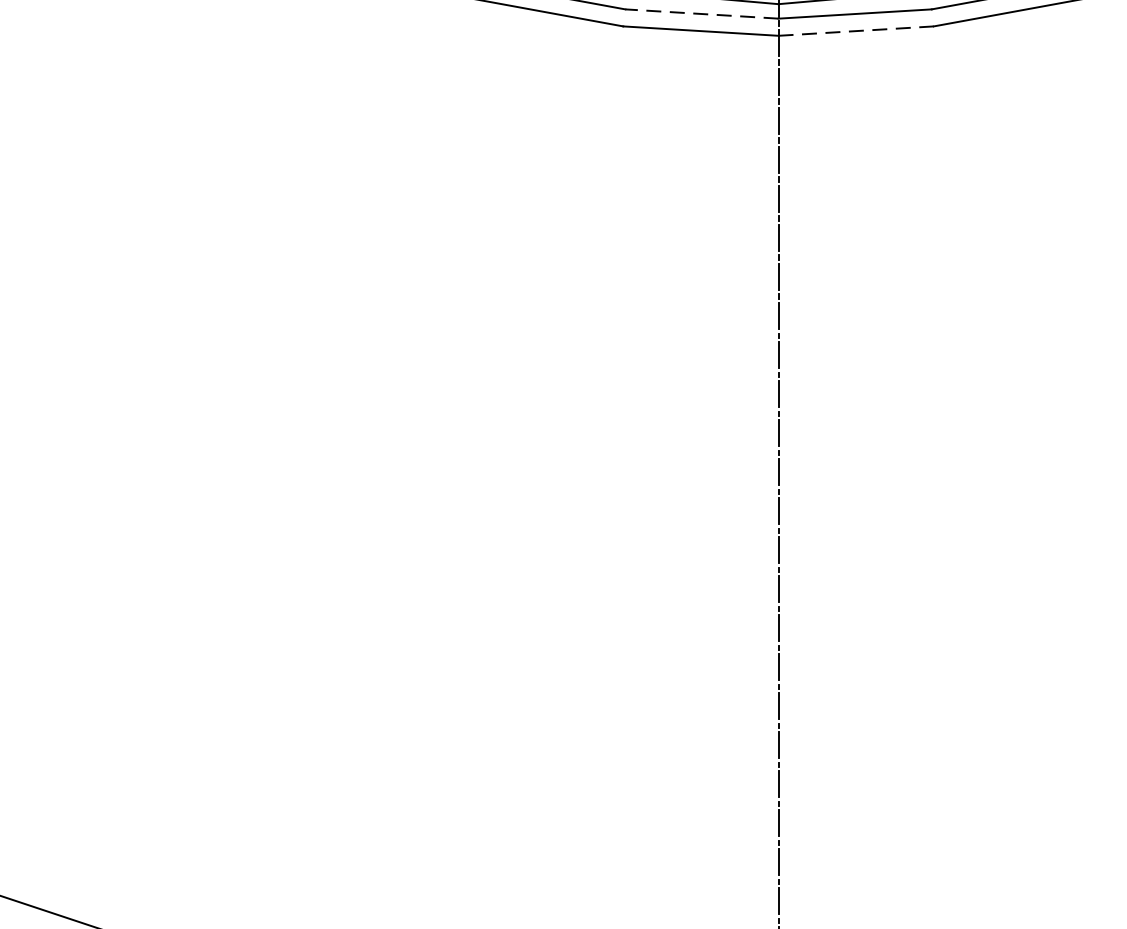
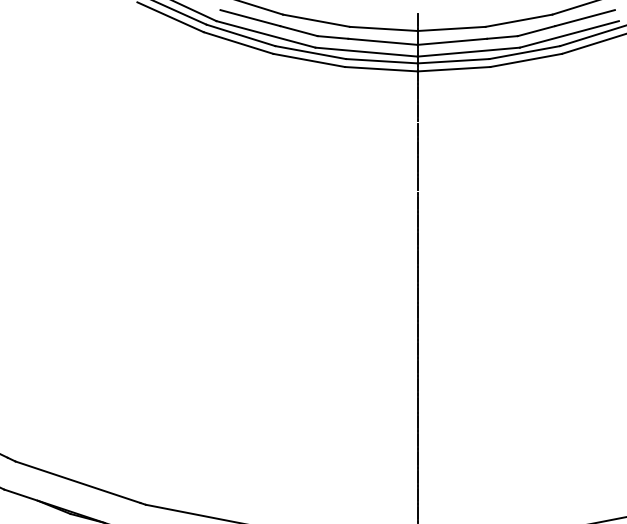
line: (701, 14) -> (381, 61), dashed -> solid
line: (857, 31) -> (454, 69), dashed -> solid

